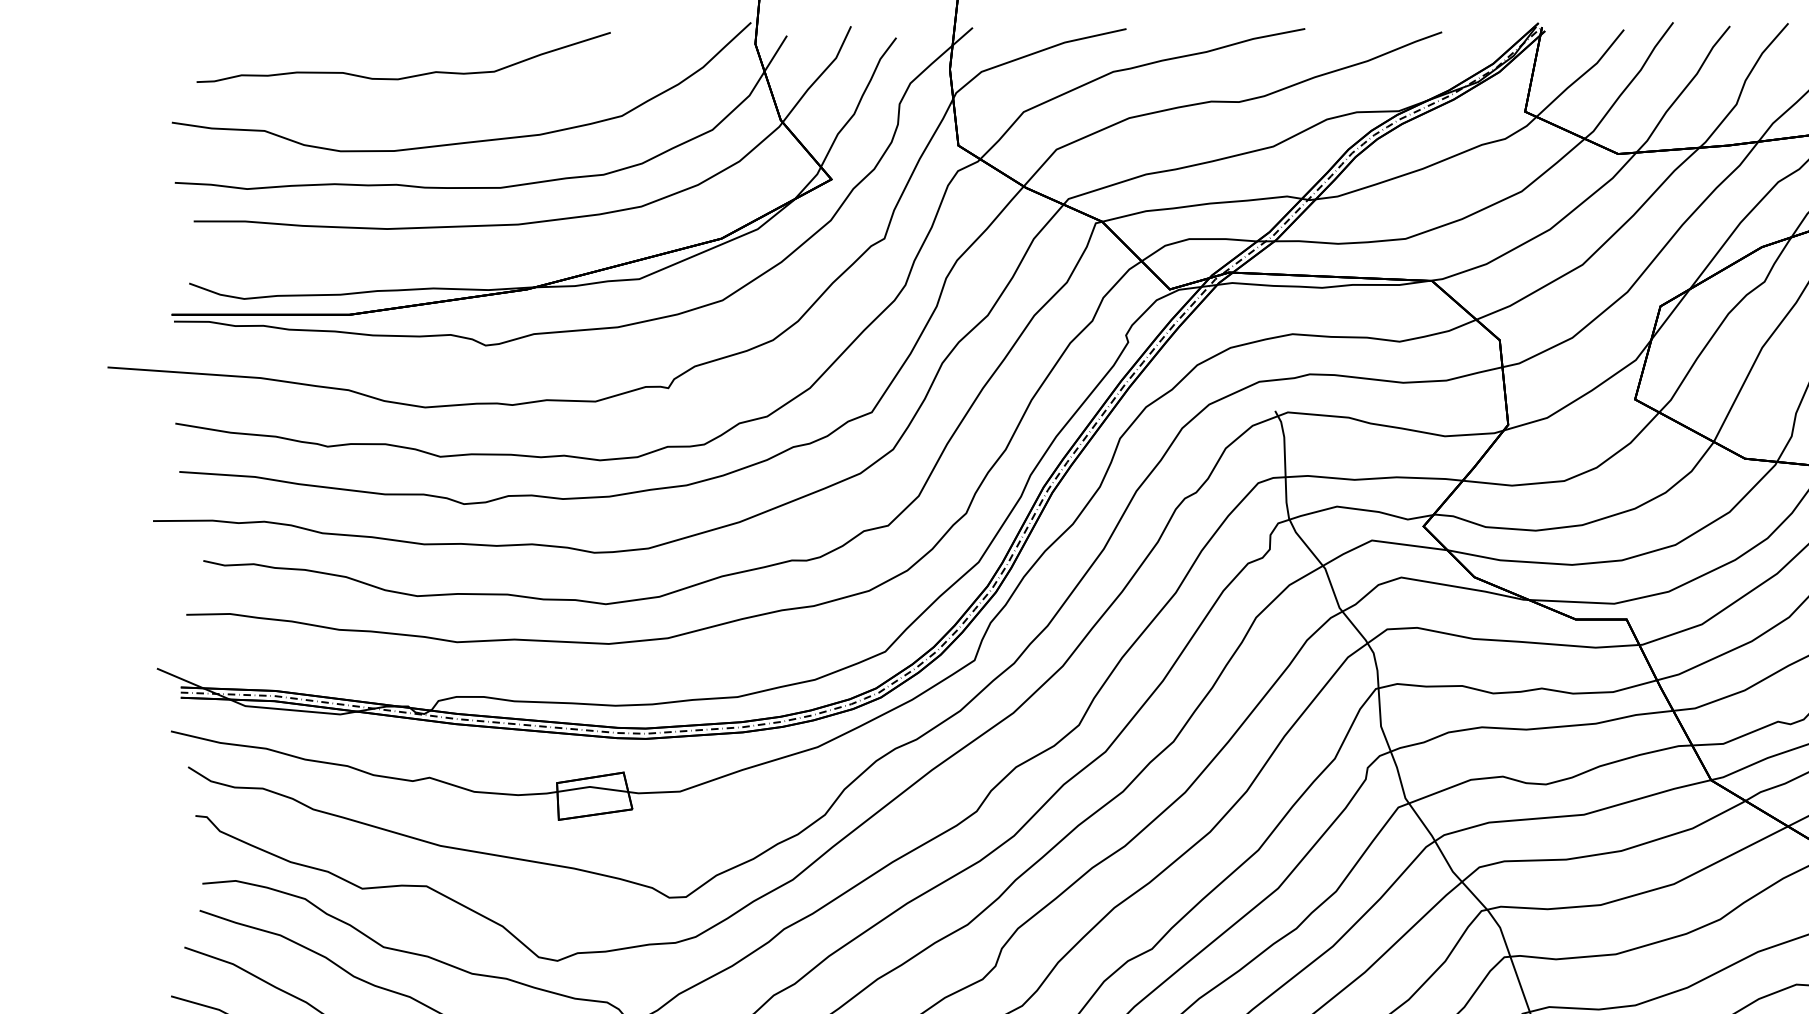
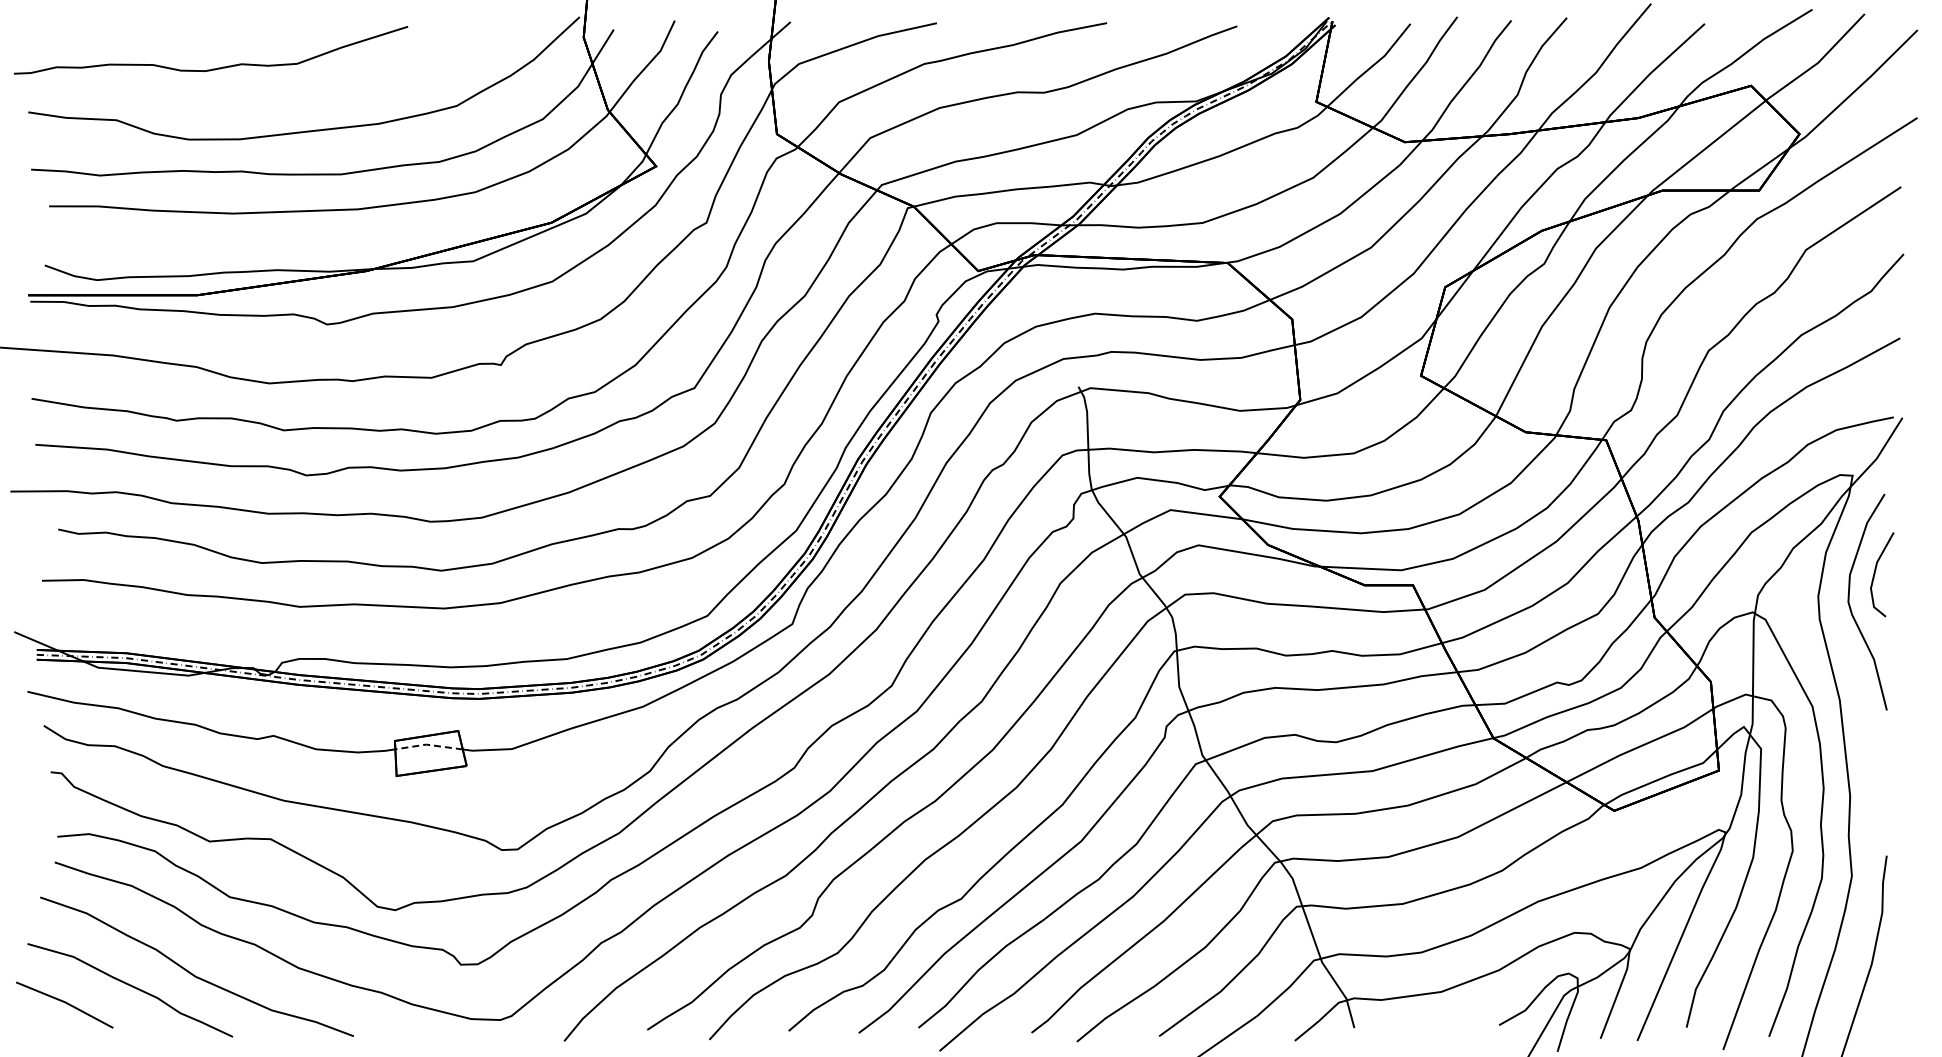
curve: (405, 76) -> (212, 68), moved
line: (592, 786) -> (428, 744), solid -> dashed

